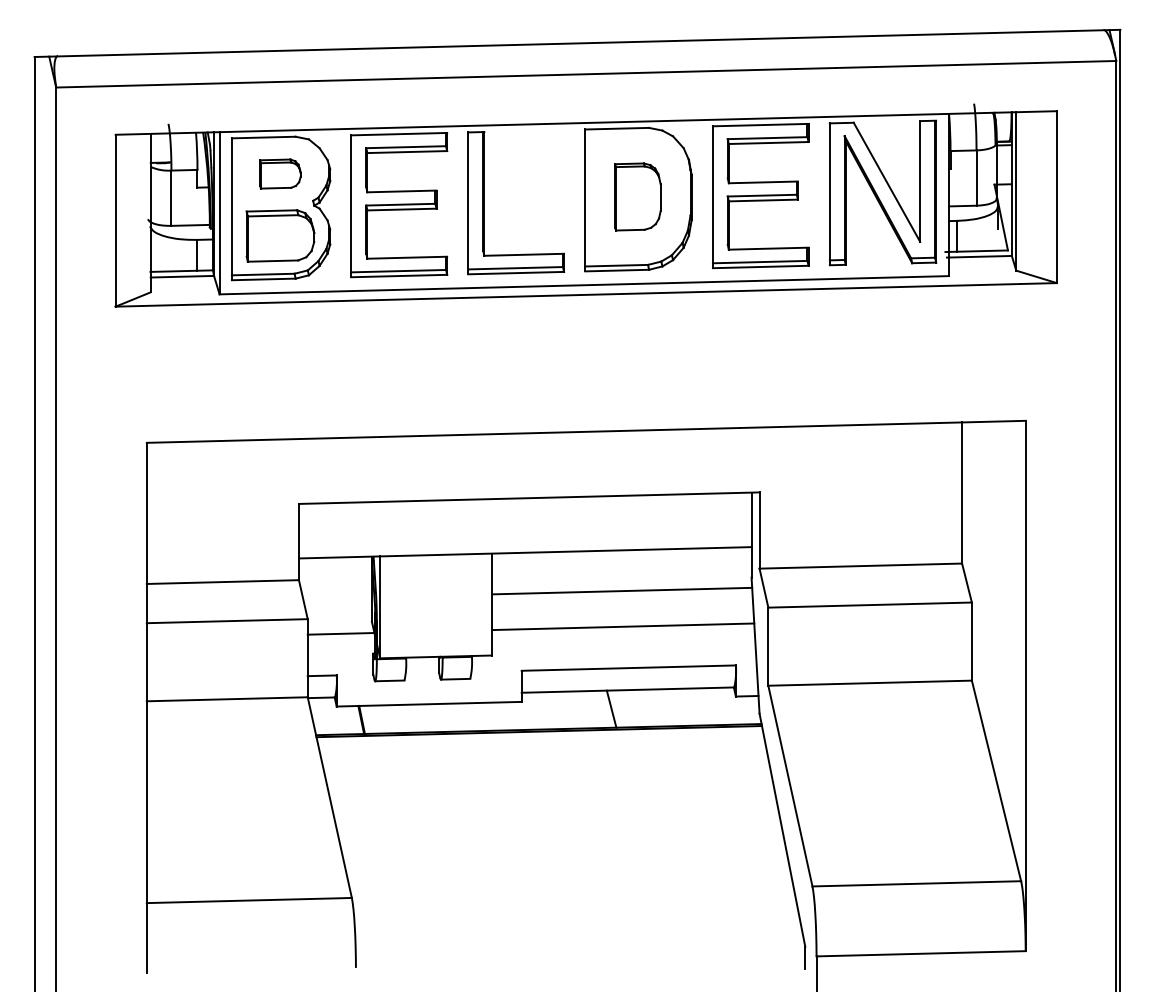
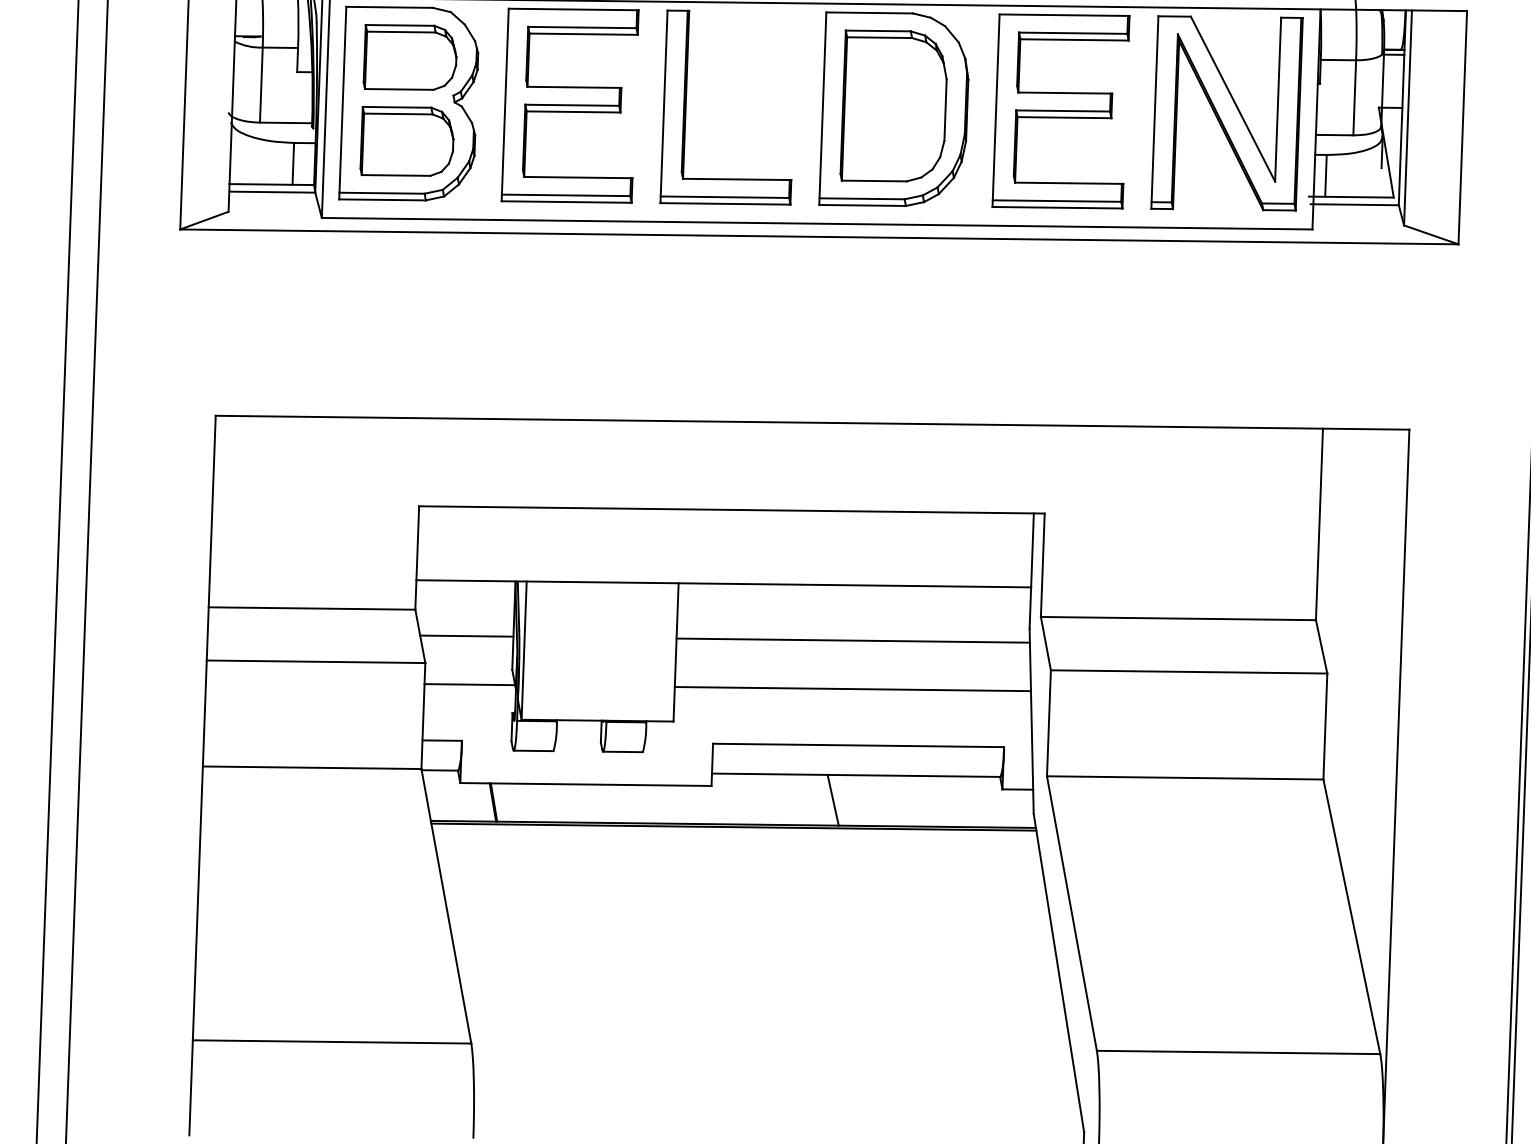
part: (280, 173) -> (410, 56), size x1.67
part: (637, 196) -> (893, 105), size x1.67
line: (337, 598) -> (466, 636), added

